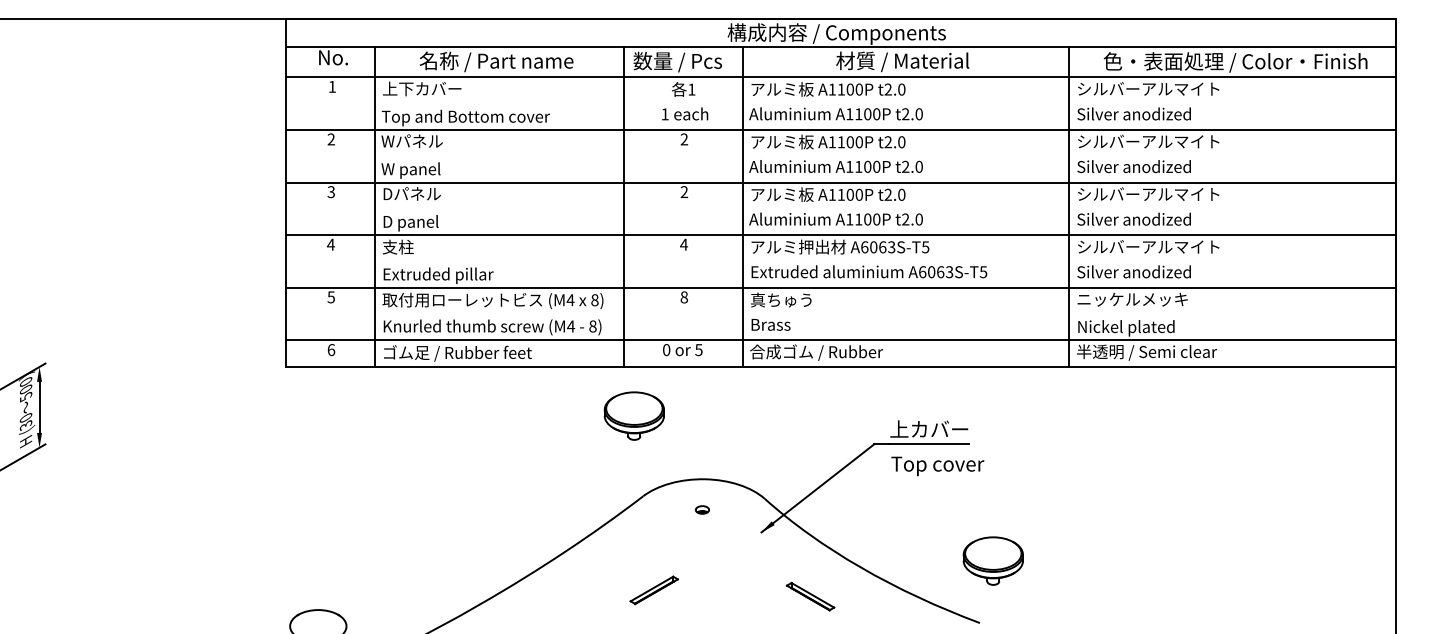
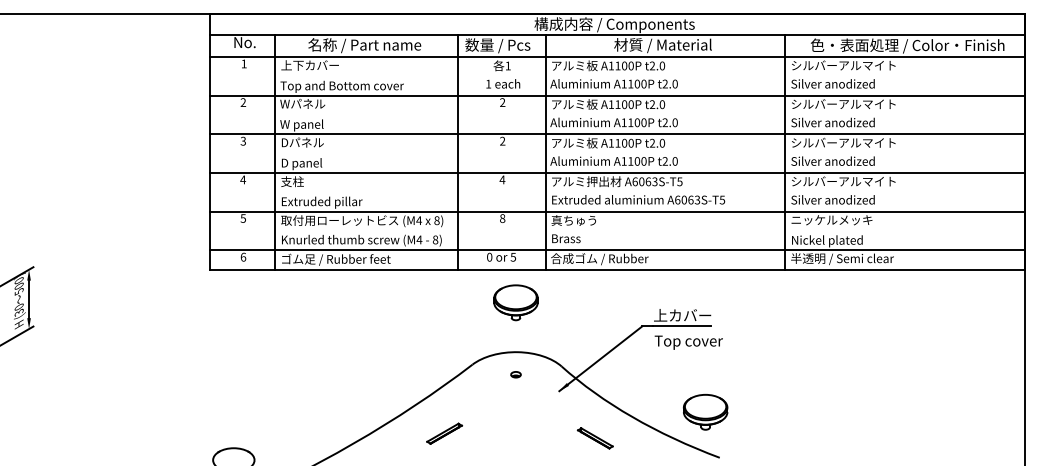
part: (633, 415) -> (515, 302), moved
part: (993, 561) -> (705, 412), moved
part: (654, 589) -> (444, 433), moved

